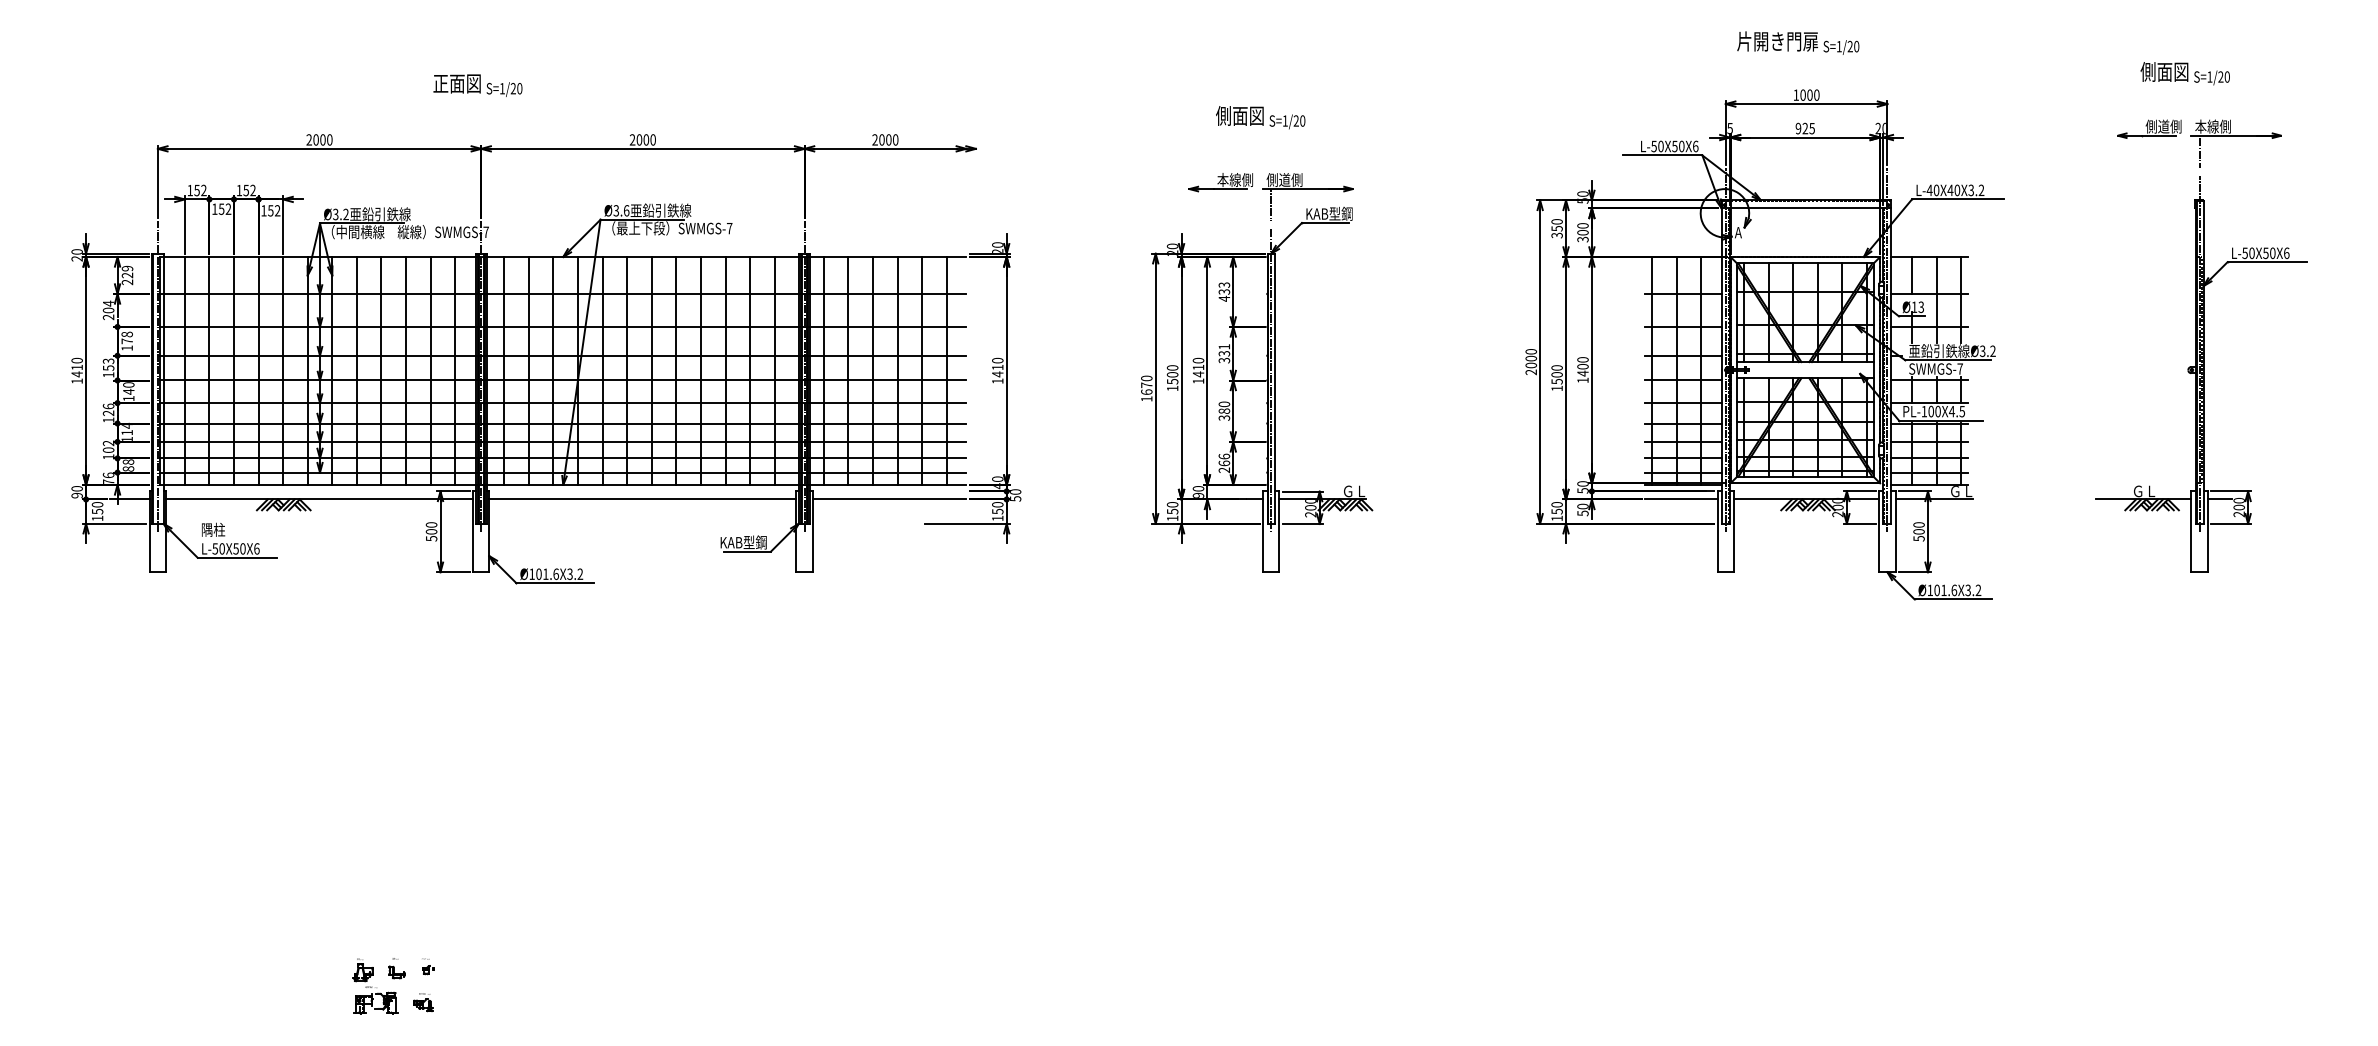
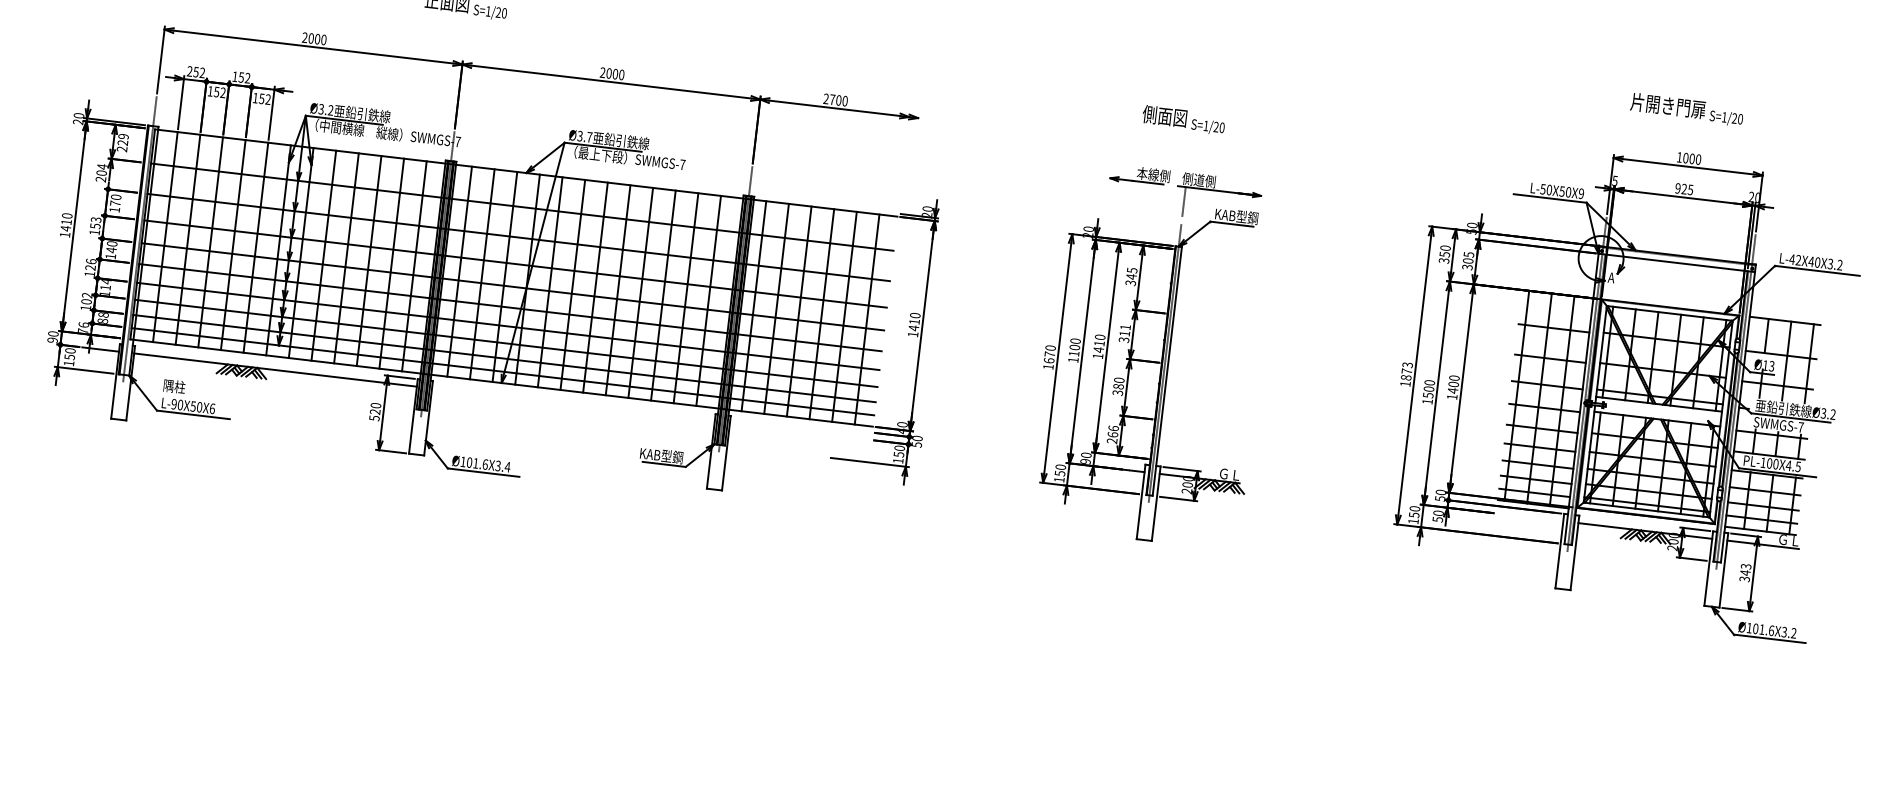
text: (881, 139) -> (832, 99), 2000 -> 2700
text: (1695, 146) -> (1581, 193), L-50X50X6 -> L-50X50X9
text: (190, 190) -> (190, 71), 152 -> 252
text: (1936, 190) -> (1798, 260), L-40X40X3.2 -> L-42X40X3.2
text: (626, 210) -> (589, 137), Ø3.6 -> Ø3.7
text: (1582, 225) -> (1468, 254), 300 -> 305
text: (1224, 291) -> (1131, 276), 433 -> 345
text: (127, 334) -> (116, 197), 178 -> 170
text: (1224, 353) -> (1124, 333), 331 -> 311
text: (1531, 362) -> (1406, 375), 2000 -> 1873
text: (1172, 381) -> (1074, 353), 1500 -> 1100
line: (642, 499) -> (573, 405), removed
line: (889, 499) -> (800, 431), removed
line: (1680, 499) -> (1529, 517), removed
text: (431, 531) -> (375, 411), 500 -> 520
text: (1918, 531) -> (1744, 572), 500 -> 343
text: (215, 548) -> (174, 403), L-50X50X6 -> L-90X50X6
text: (580, 573) -> (507, 466), Ø101.6X3.2 -> Ø101.6X3.4

